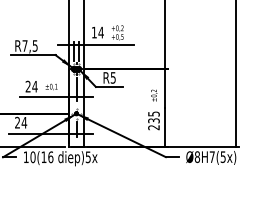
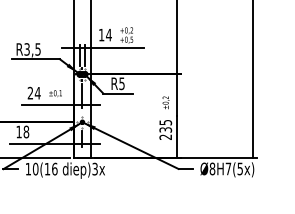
text: (24, 46) -> (26, 49), R7,5 -> R3,5
text: (20, 122) -> (22, 131), 24 -> 18
text: (87, 155) -> (94, 167), diep)5x -> diep)3x

